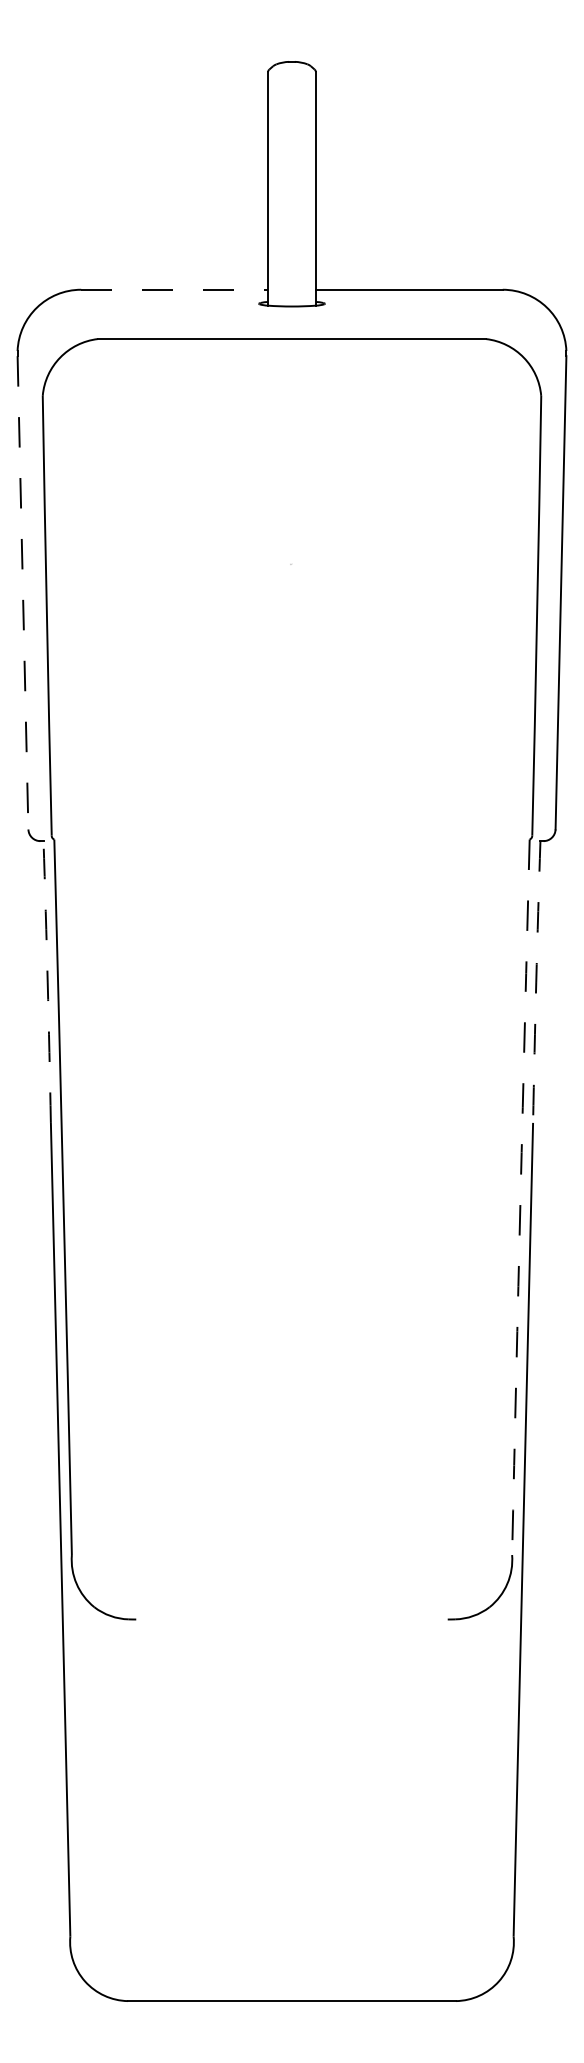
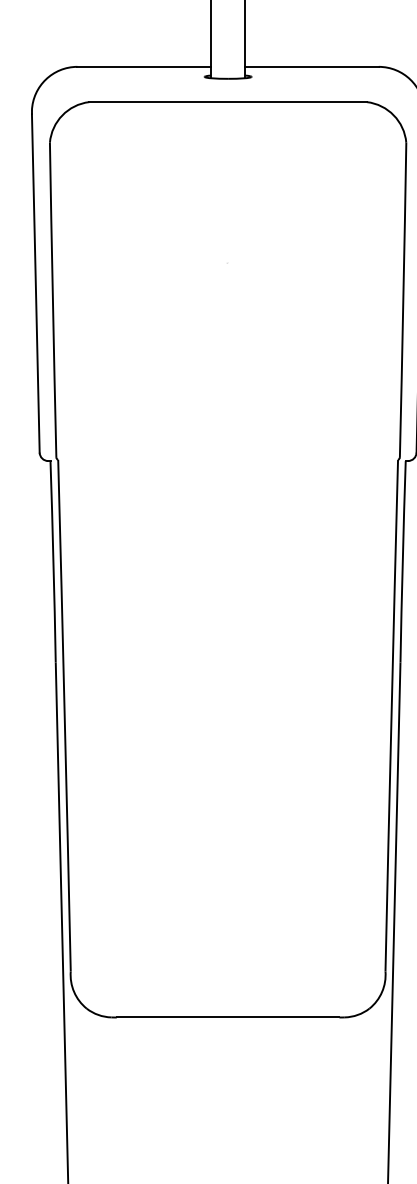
line: (175, 289) -> (144, 66), dashed -> solid
line: (23, 592) -> (36, 283), dashed -> solid
arc: (47, 982) -> (53, 562), dashed -> solid
arc: (536, 982) -> (402, 562), dashed -> solid
arc: (520, 1197) -> (391, 715), dashed -> solid
line: (291, 1619) -> (227, 1017), added

